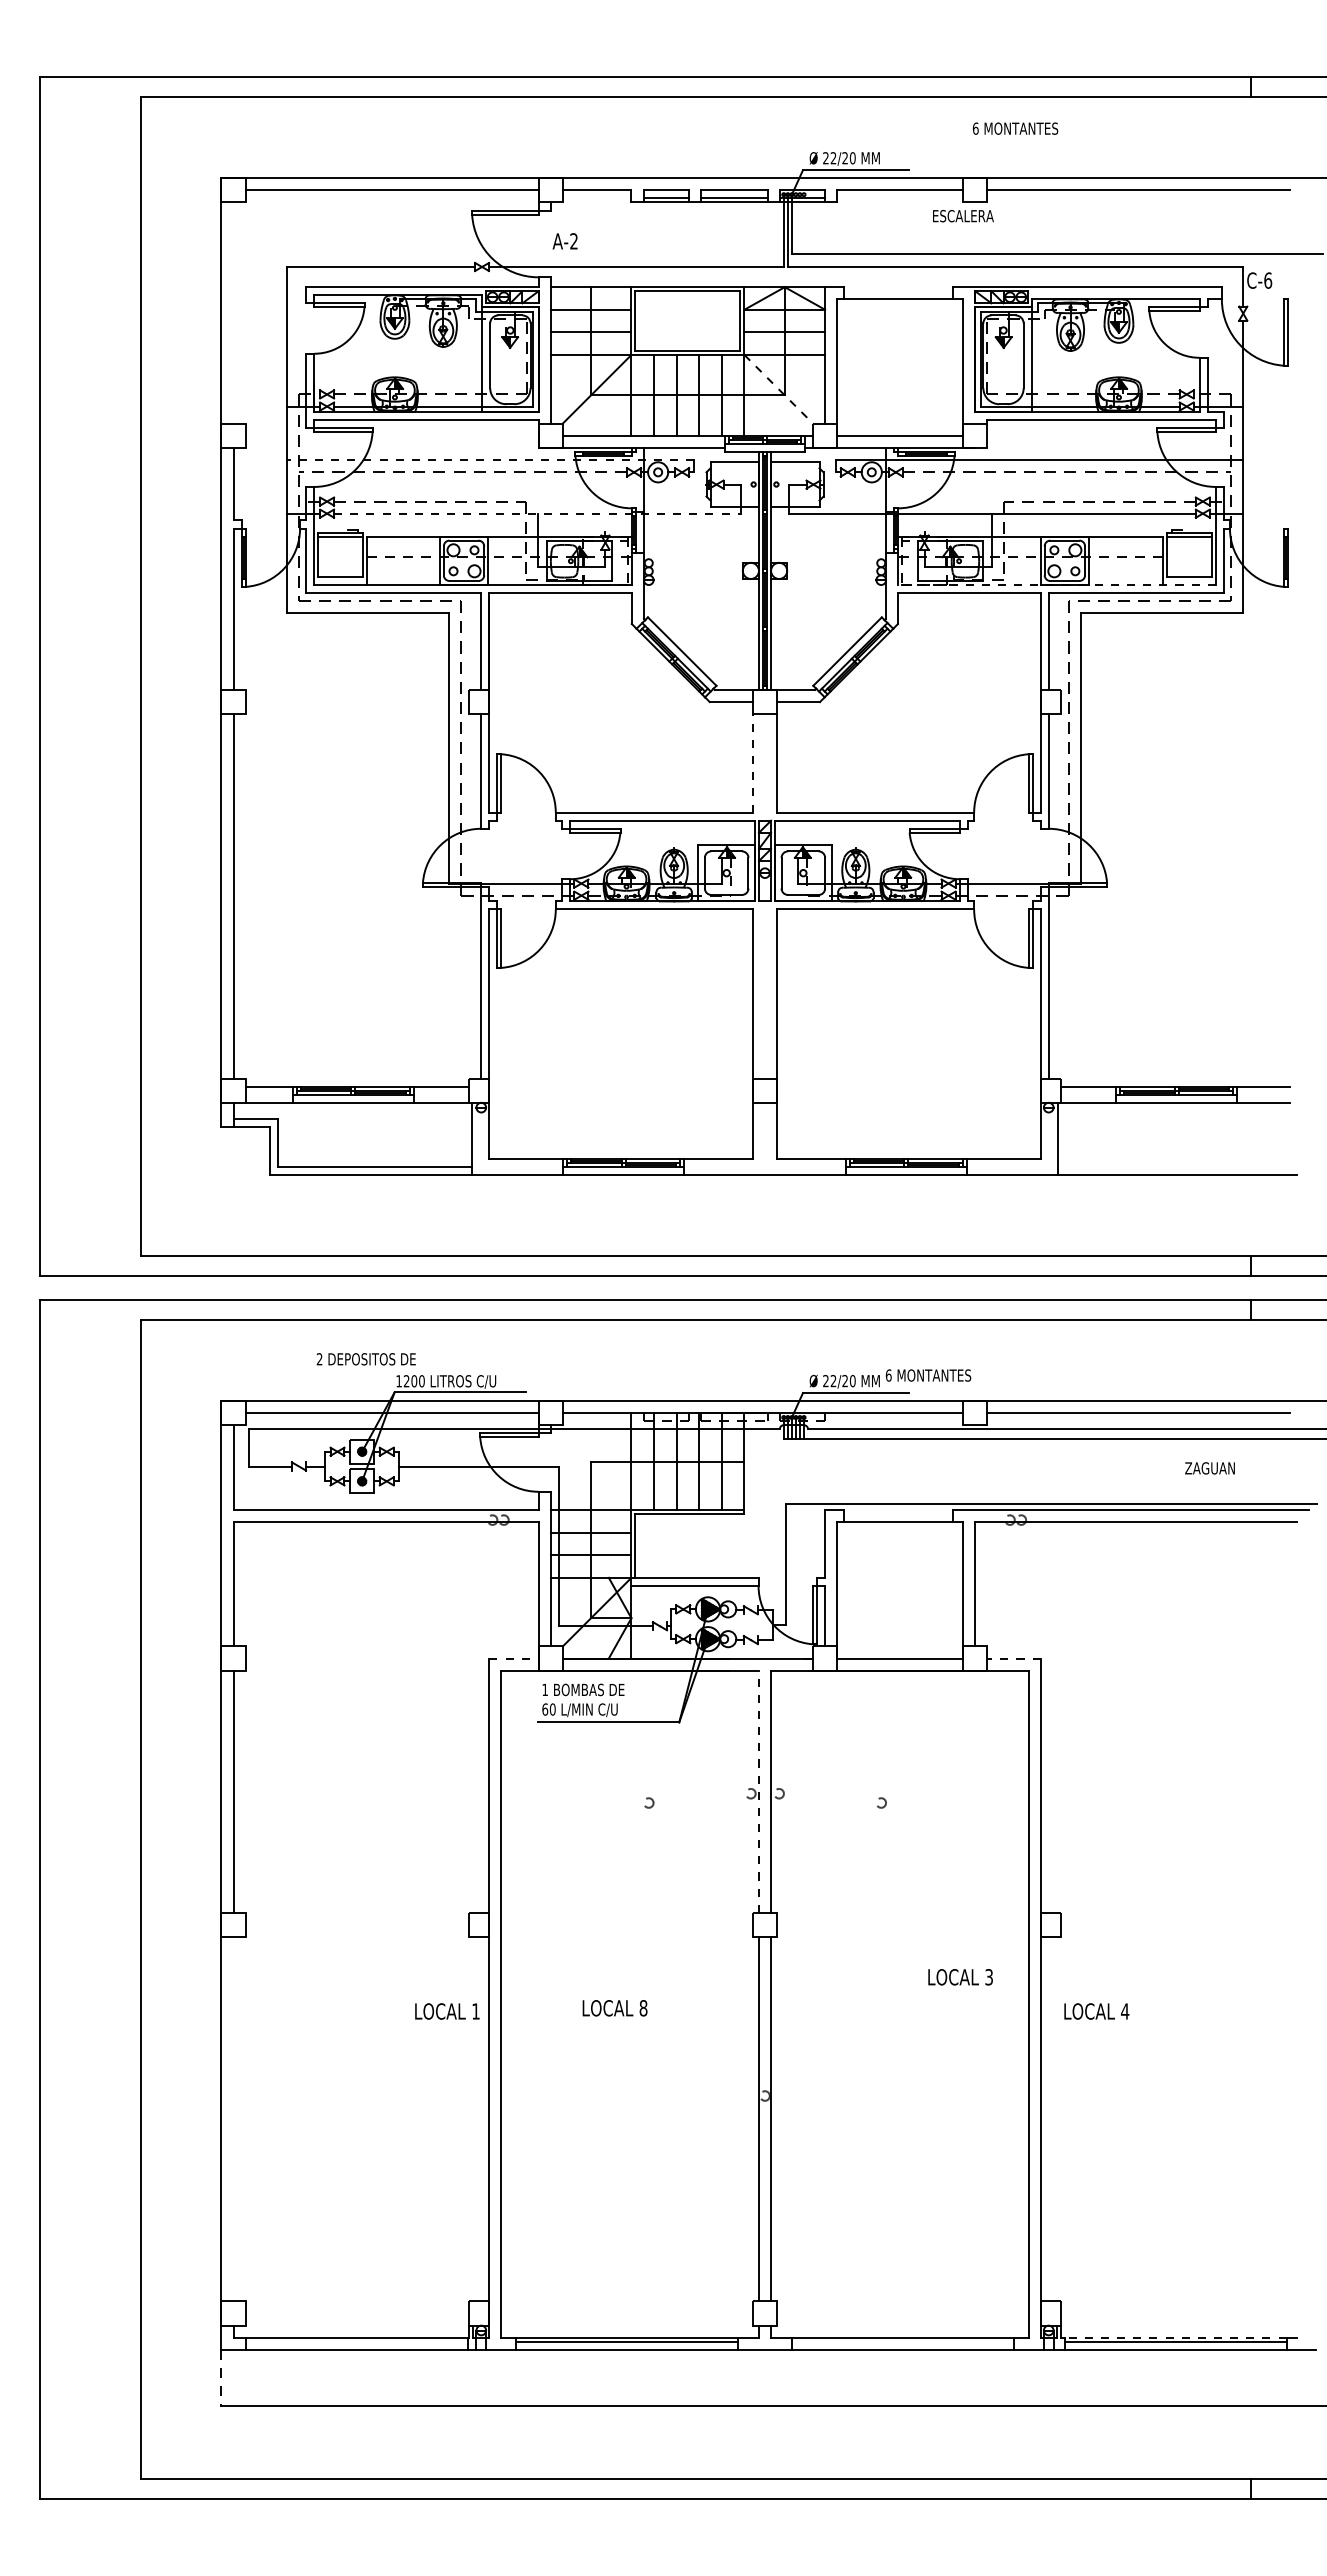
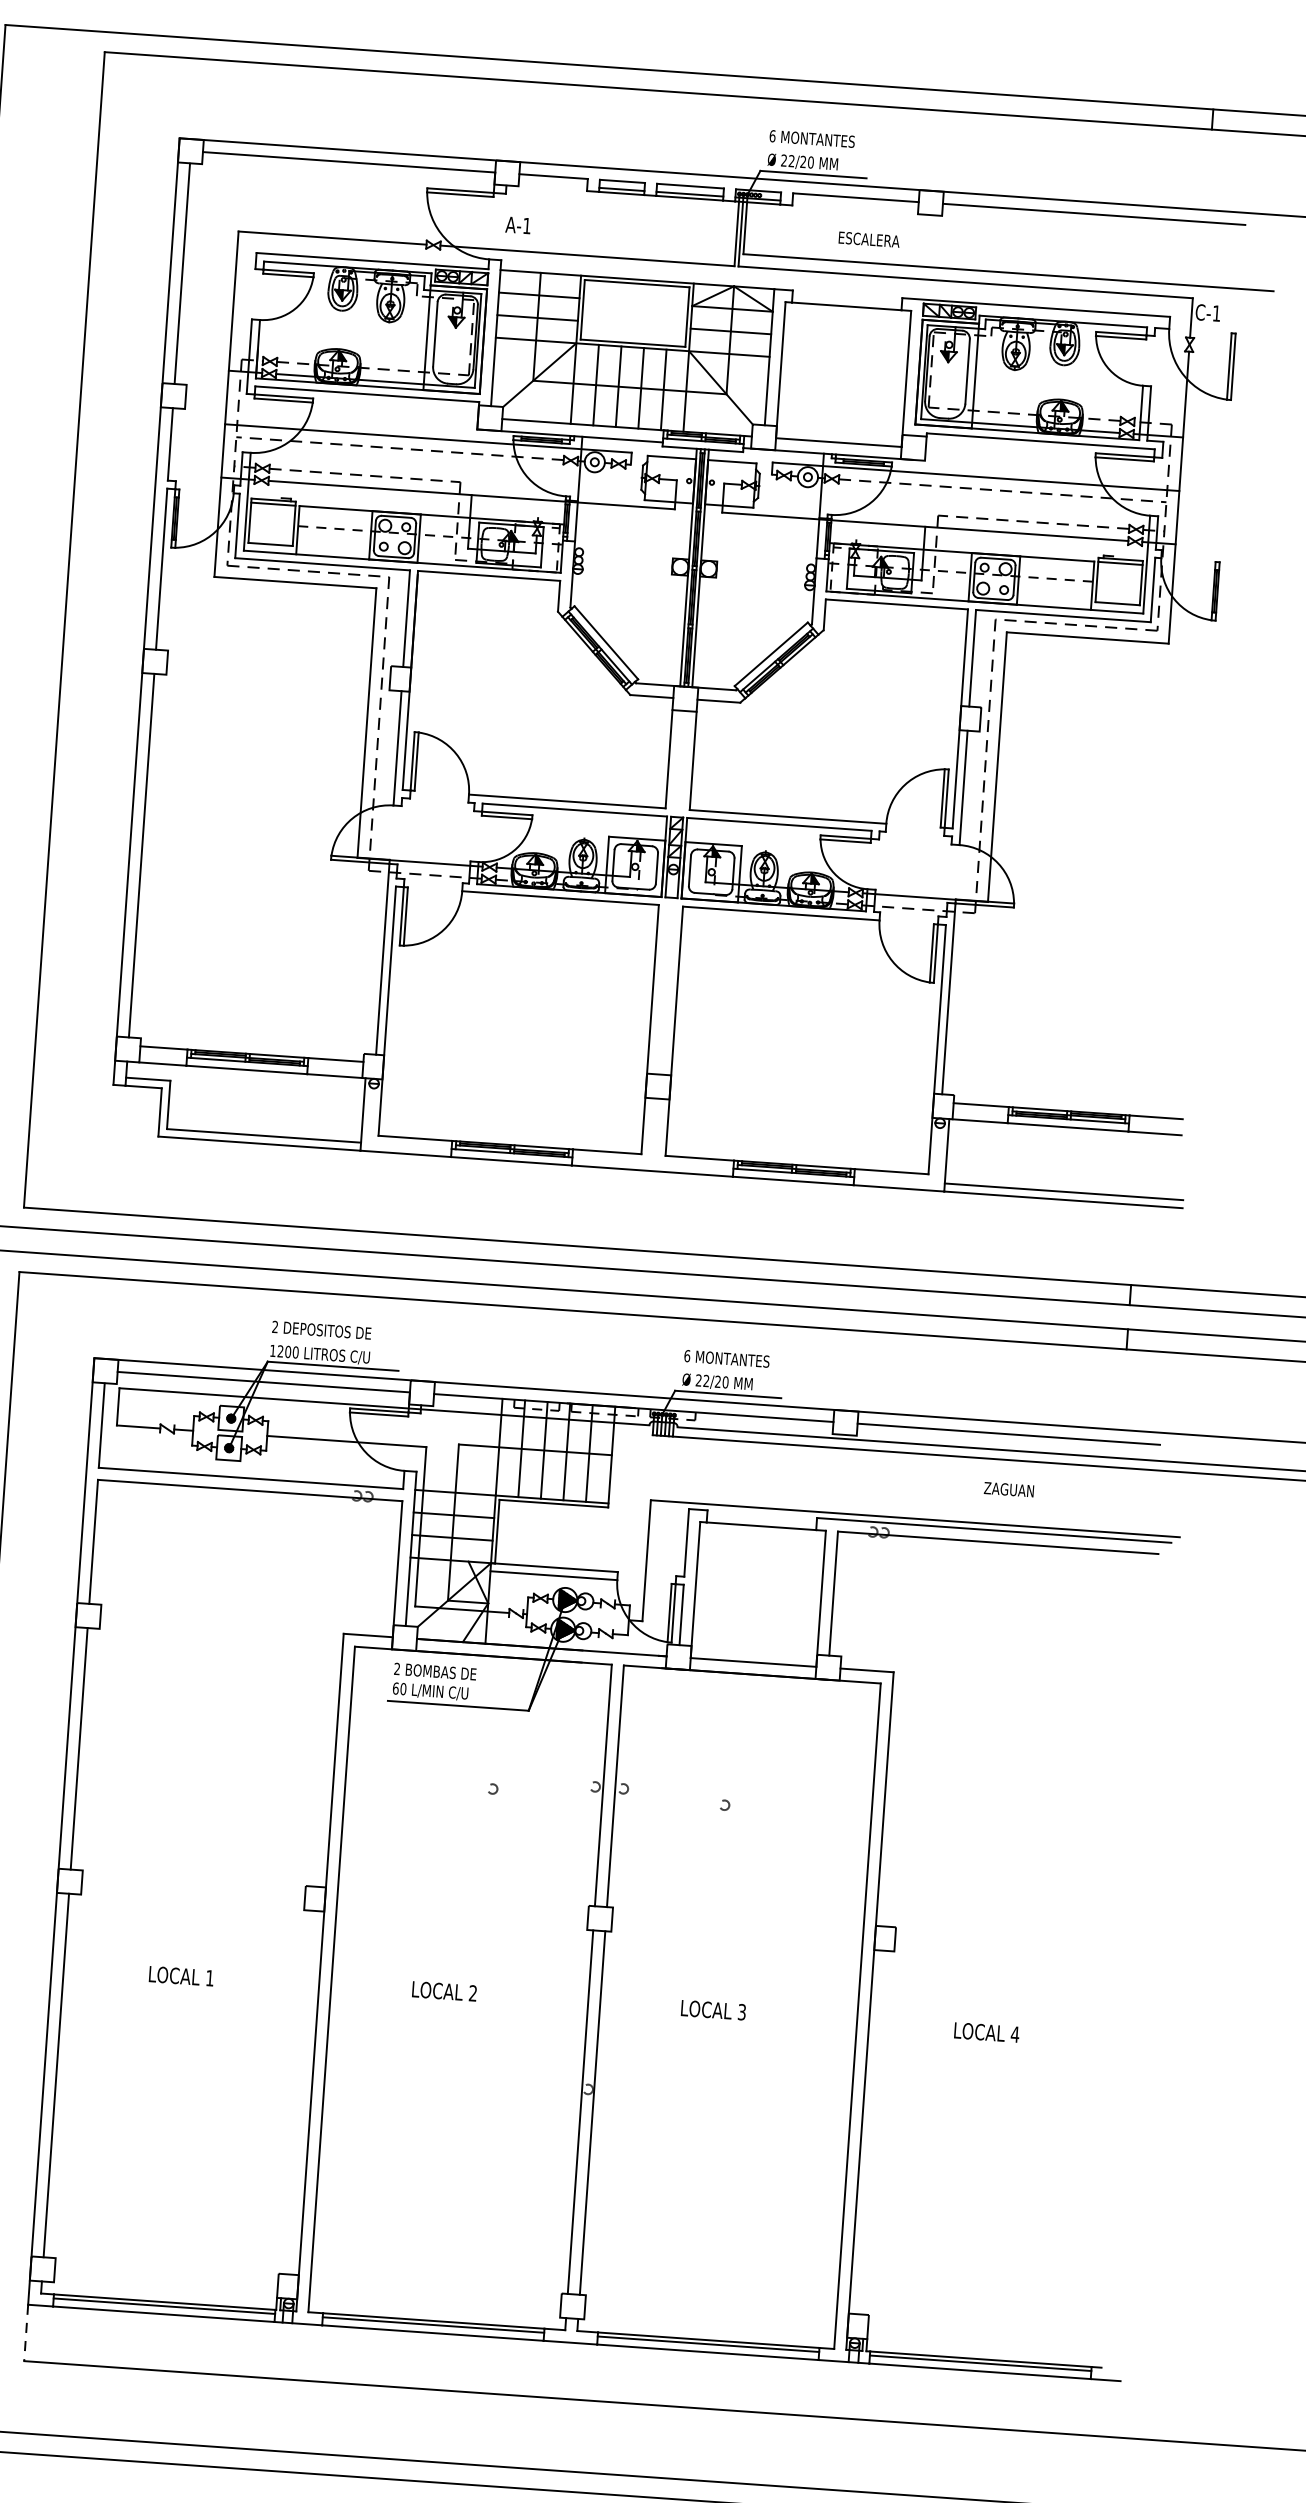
text: (1015, 128) -> (812, 138), moved
text: (963, 216) -> (869, 240), moved
text: (573, 241) -> (526, 226), A-2 -> A-1
text: (1268, 280) -> (1217, 313), C-6 -> C-1
line: (233, 312) -> (182, 273), added
line: (778, 389) -> (720, 388), dashed -> solid
line: (490, 460) -> (428, 438), dashed -> solid
line: (537, 513) -> (471, 494), dashed -> solid
line: (1057, 585) -> (985, 603), dashed -> solid
line: (752, 762) -> (668, 758), dashed -> solid
line: (1176, 1167) -> (1063, 1191), added
text: (365, 1359) -> (320, 1330), moved
text: (928, 1375) -> (726, 1358), moved
text: (1209, 1468) -> (1008, 1489), moved
line: (513, 1658) -> (367, 1635), dashed -> solid
line: (1014, 1658) -> (867, 1670), dashed -> solid
text: (544, 1689) -> (396, 1668), 1 -> 2
line: (758, 1791) -> (602, 1785), dashed -> solid
text: (960, 1977) -> (713, 2010), moved
text: (643, 2008) -> (473, 1993), 8 -> 2
text: (447, 2011) -> (181, 1976), moved
text: (1096, 2011) -> (986, 2032), moved
line: (233, 2119) -> (56, 2075), added
line: (1175, 2337) -> (980, 2358), dashed -> solid
line: (357, 2341) -> (164, 2305), added
line: (902, 2341) -> (708, 2343), added

